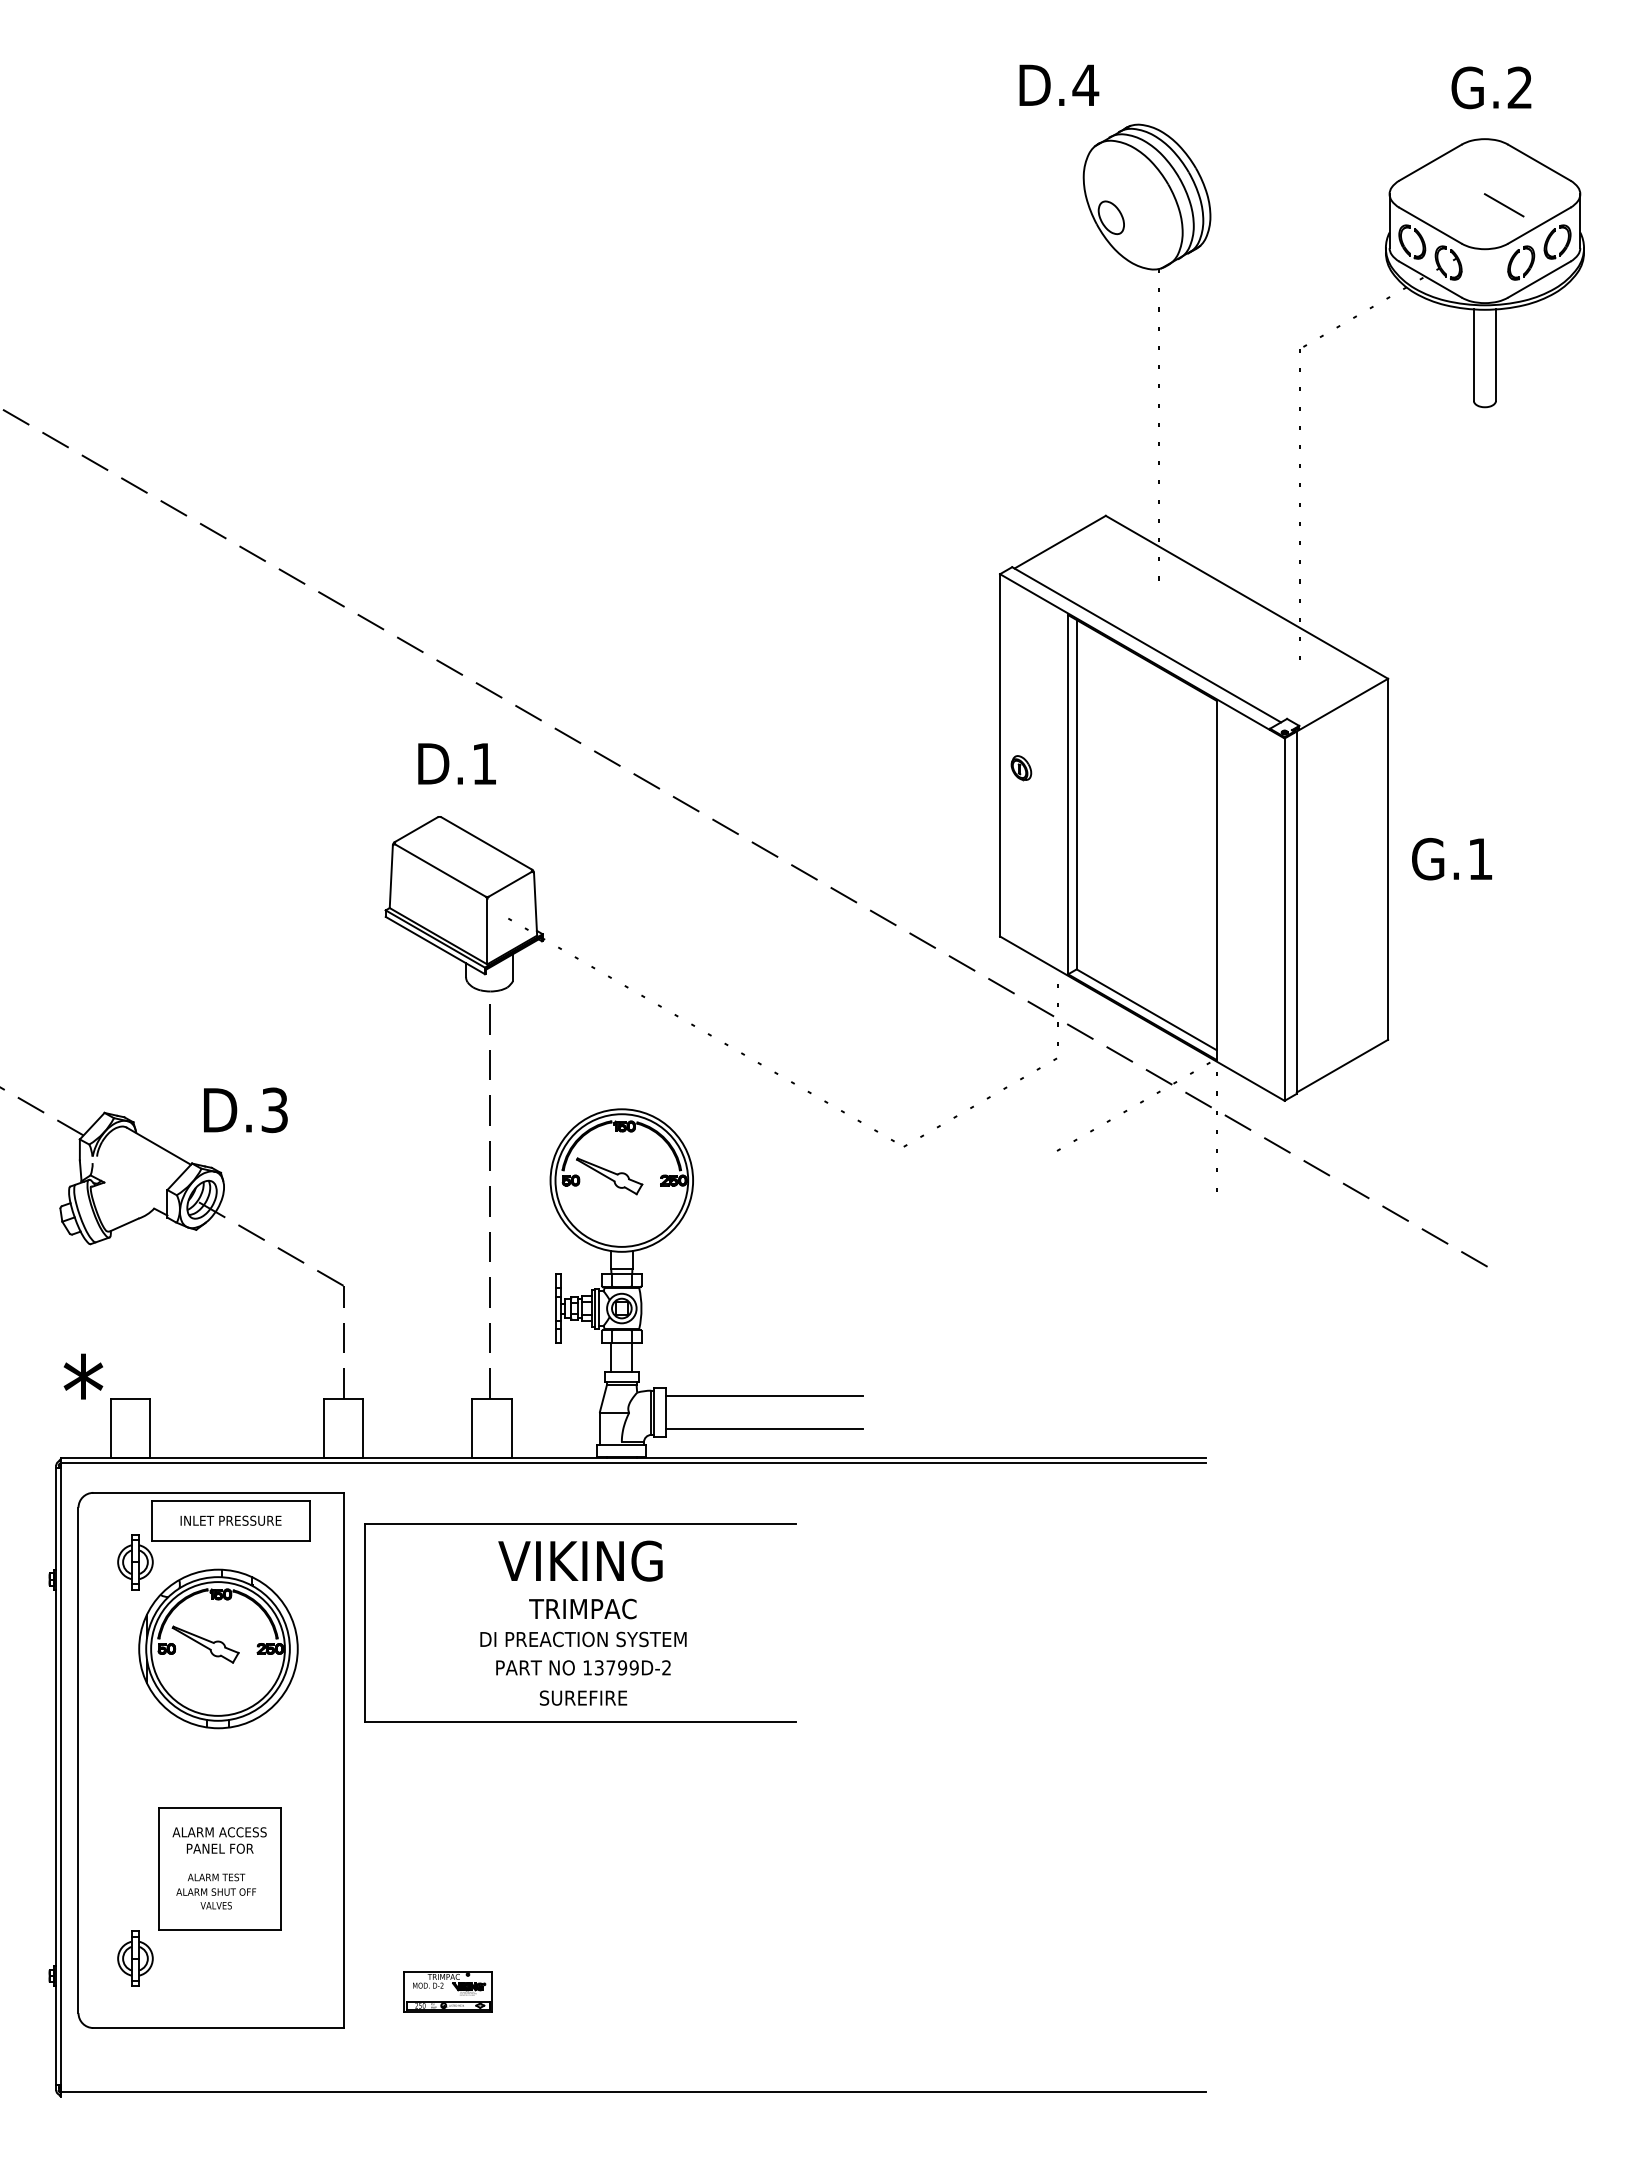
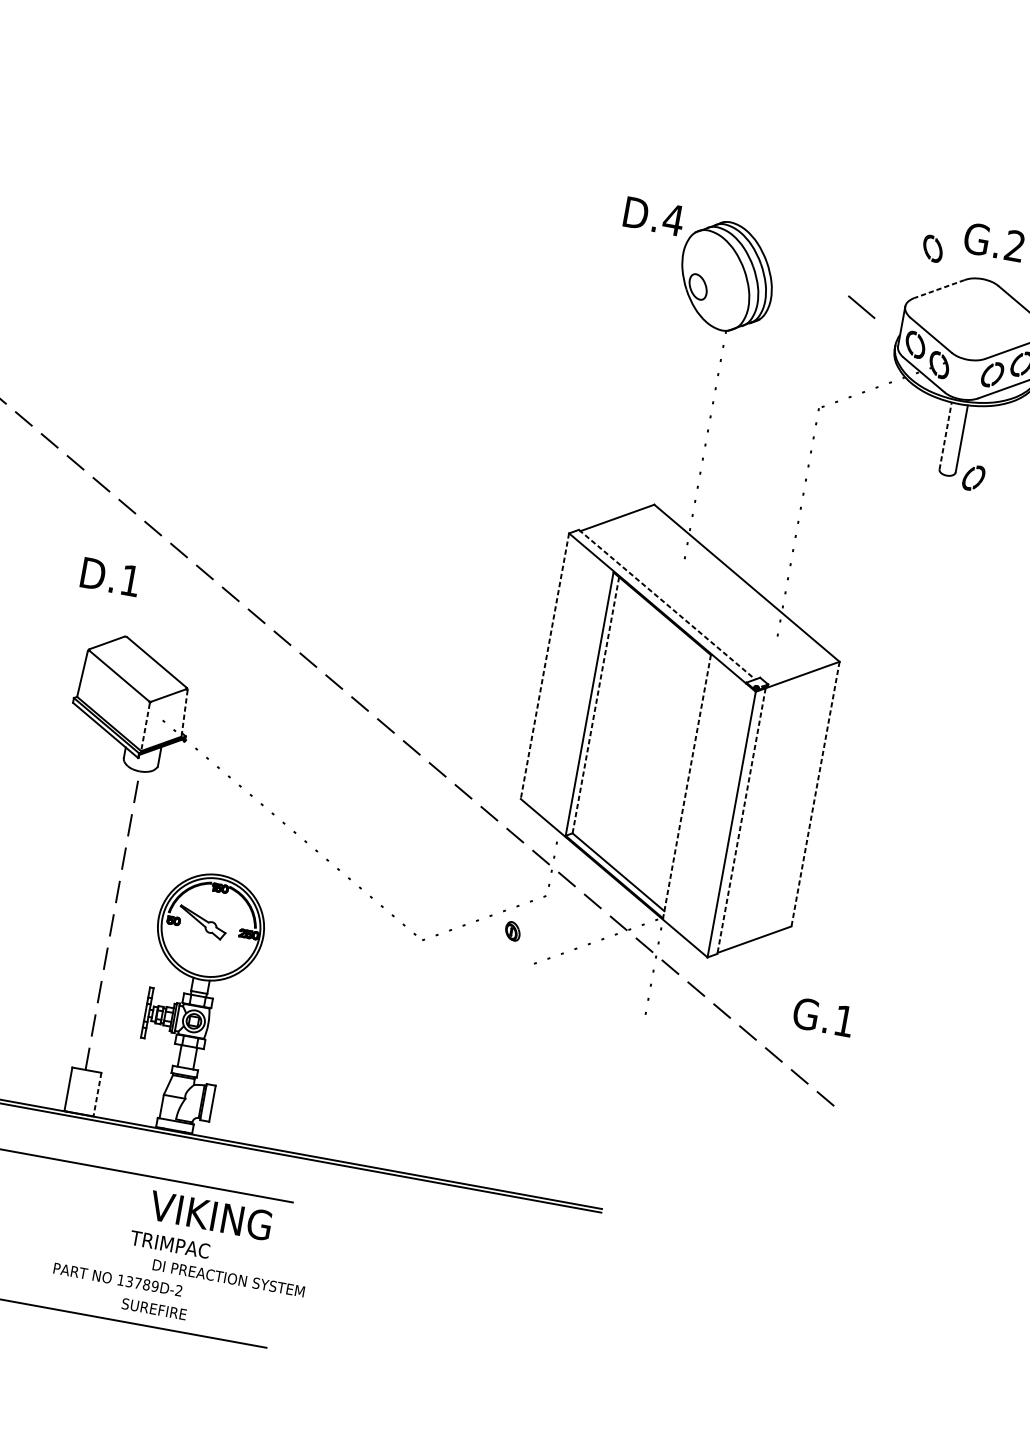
text: (1059, 84) -> (654, 215), moved
part: (1419, 107) -> (938, 247), added
line: (1430, 162) -> (939, 288), solid -> dashed
line: (1503, 205) -> (861, 307), moved
line: (1473, 355) -> (945, 436), solid -> dashed
part: (1514, 399) -> (969, 473), added
line: (1147, 645) -> (667, 605), solid -> dashed
line: (1000, 755) -> (545, 666), solid -> dashed
text: (456, 763) -> (110, 576), moved
part: (1021, 768) -> (512, 931), moved
line: (1076, 794) -> (595, 705), solid -> dashed
line: (1388, 859) -> (815, 794), solid -> dashed
text: (1451, 859) -> (822, 1017), moved
line: (1216, 880) -> (686, 786), solid -> dashed
line: (535, 904) -> (184, 713), solid -> dashed
line: (1296, 913) -> (741, 821), solid -> dashed
line: (487, 932) -> (145, 727), solid -> dashed
line: (764, 1396) -> (286, 1104), removed
line: (512, 1428) -> (97, 1094), solid -> dashed
line: (764, 1429) -> (282, 1129), removed
text: (580, 1560) -> (210, 1215), moved
text: (582, 1608) -> (169, 1244), moved
text: (583, 1639) -> (228, 1278), moved
text: (622, 1667) -> (146, 1284), 13799D-2 -> 13789D-2
text: (583, 1697) -> (154, 1308), moved

